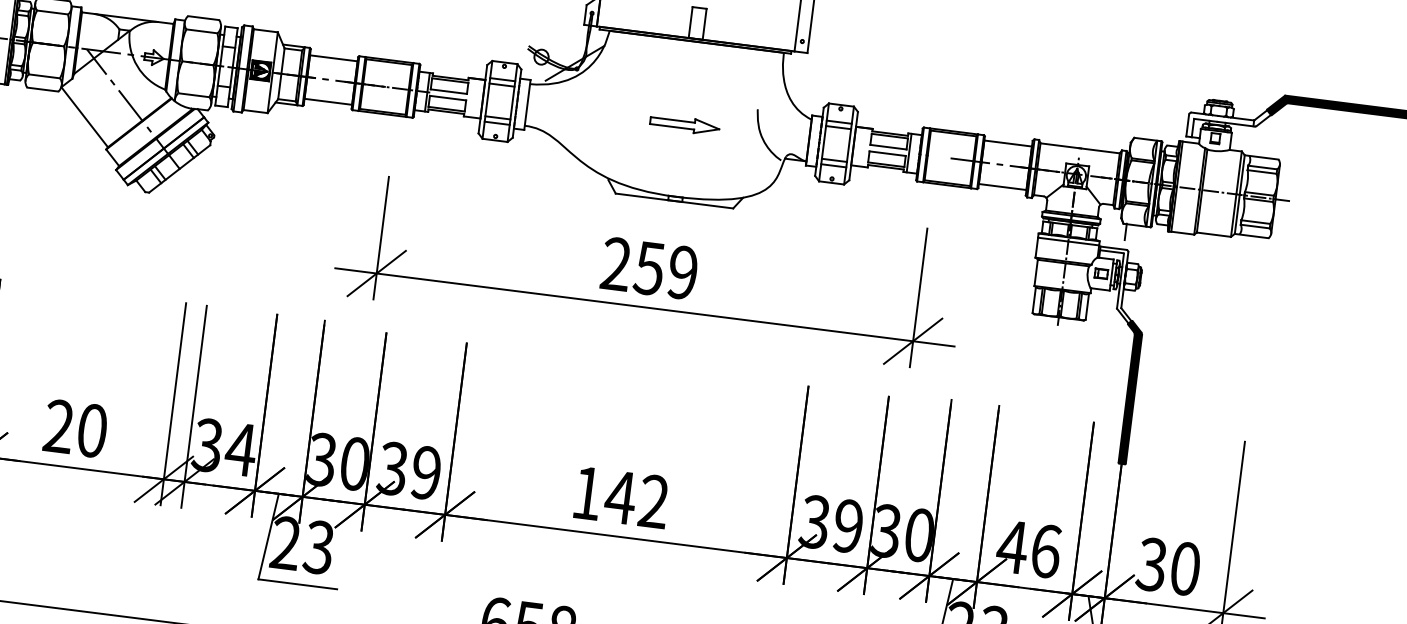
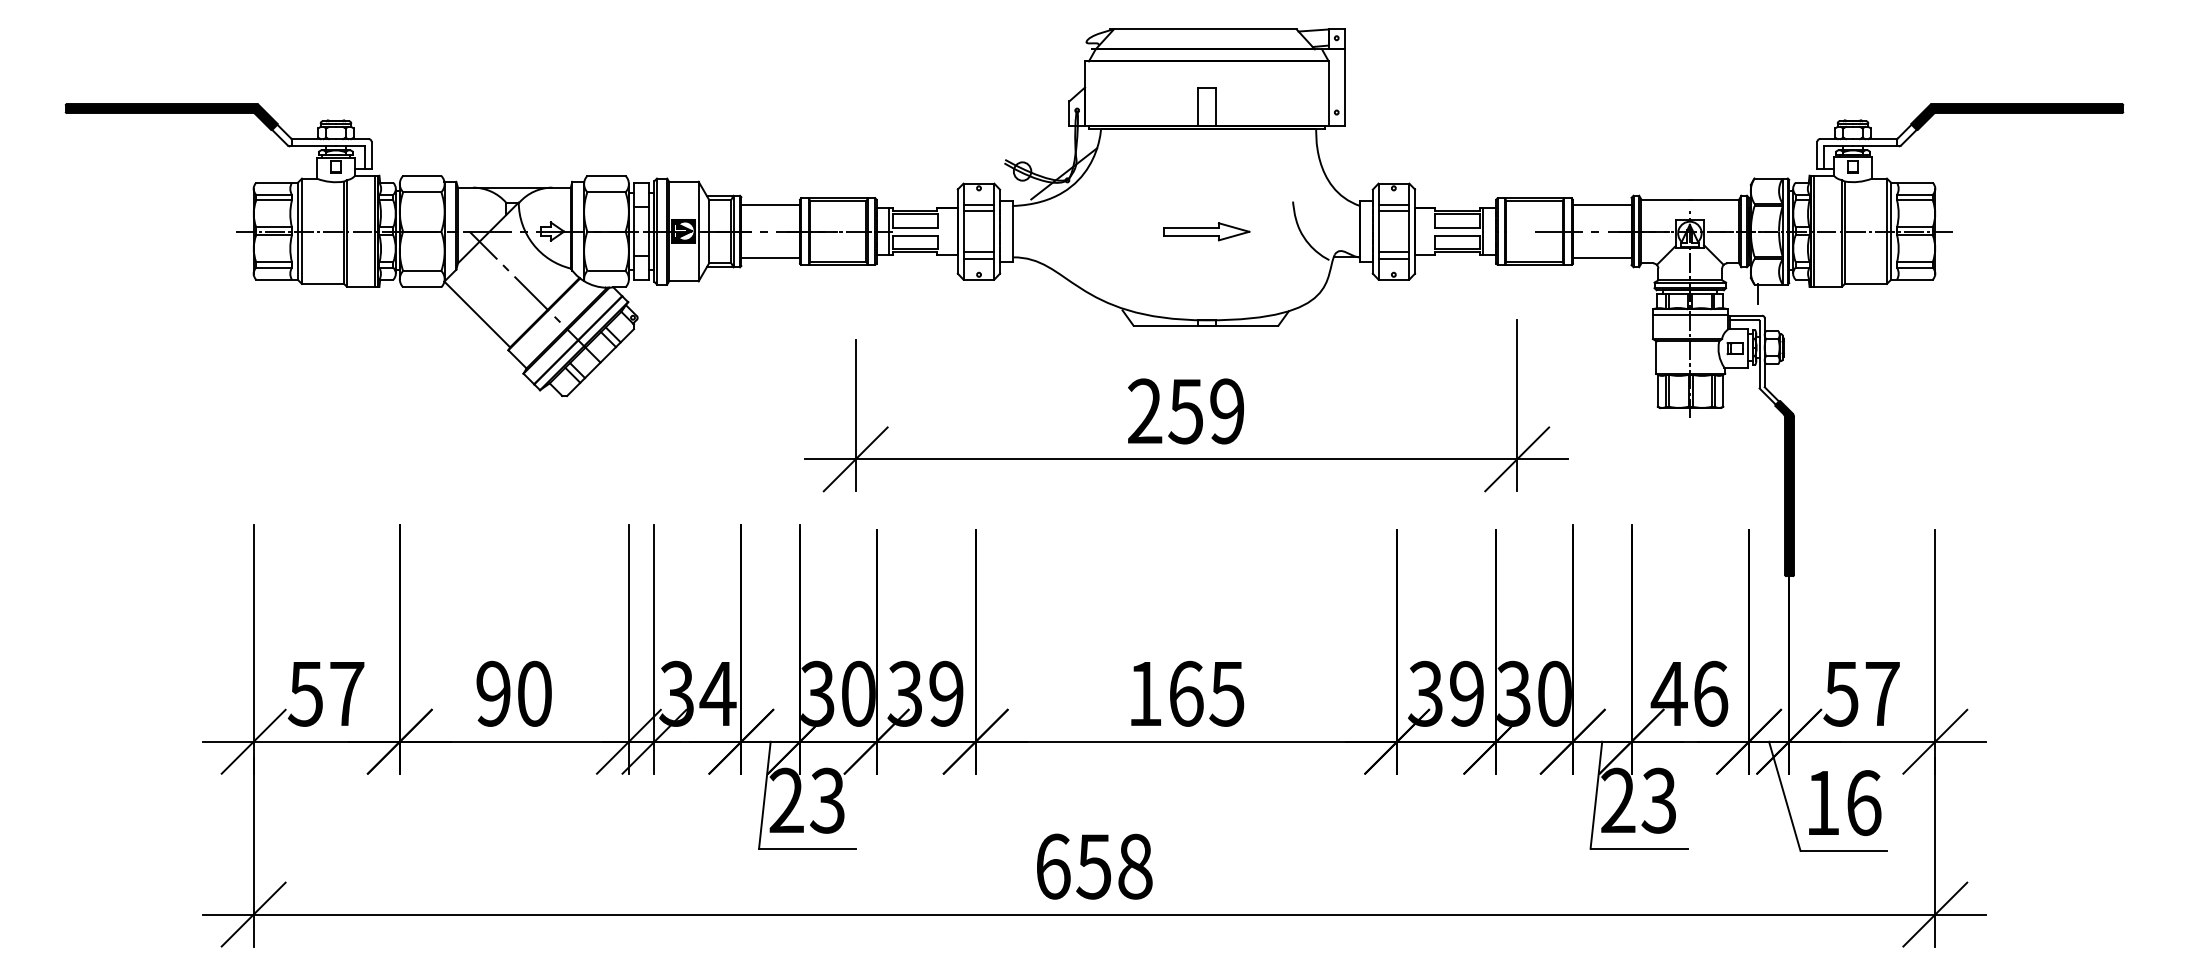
text: (59, 426) -> (493, 693), 20 -> 90
text: (636, 499) -> (1205, 693), 142 -> 165
text: (1168, 566) -> (1861, 693), 30 -> 57

